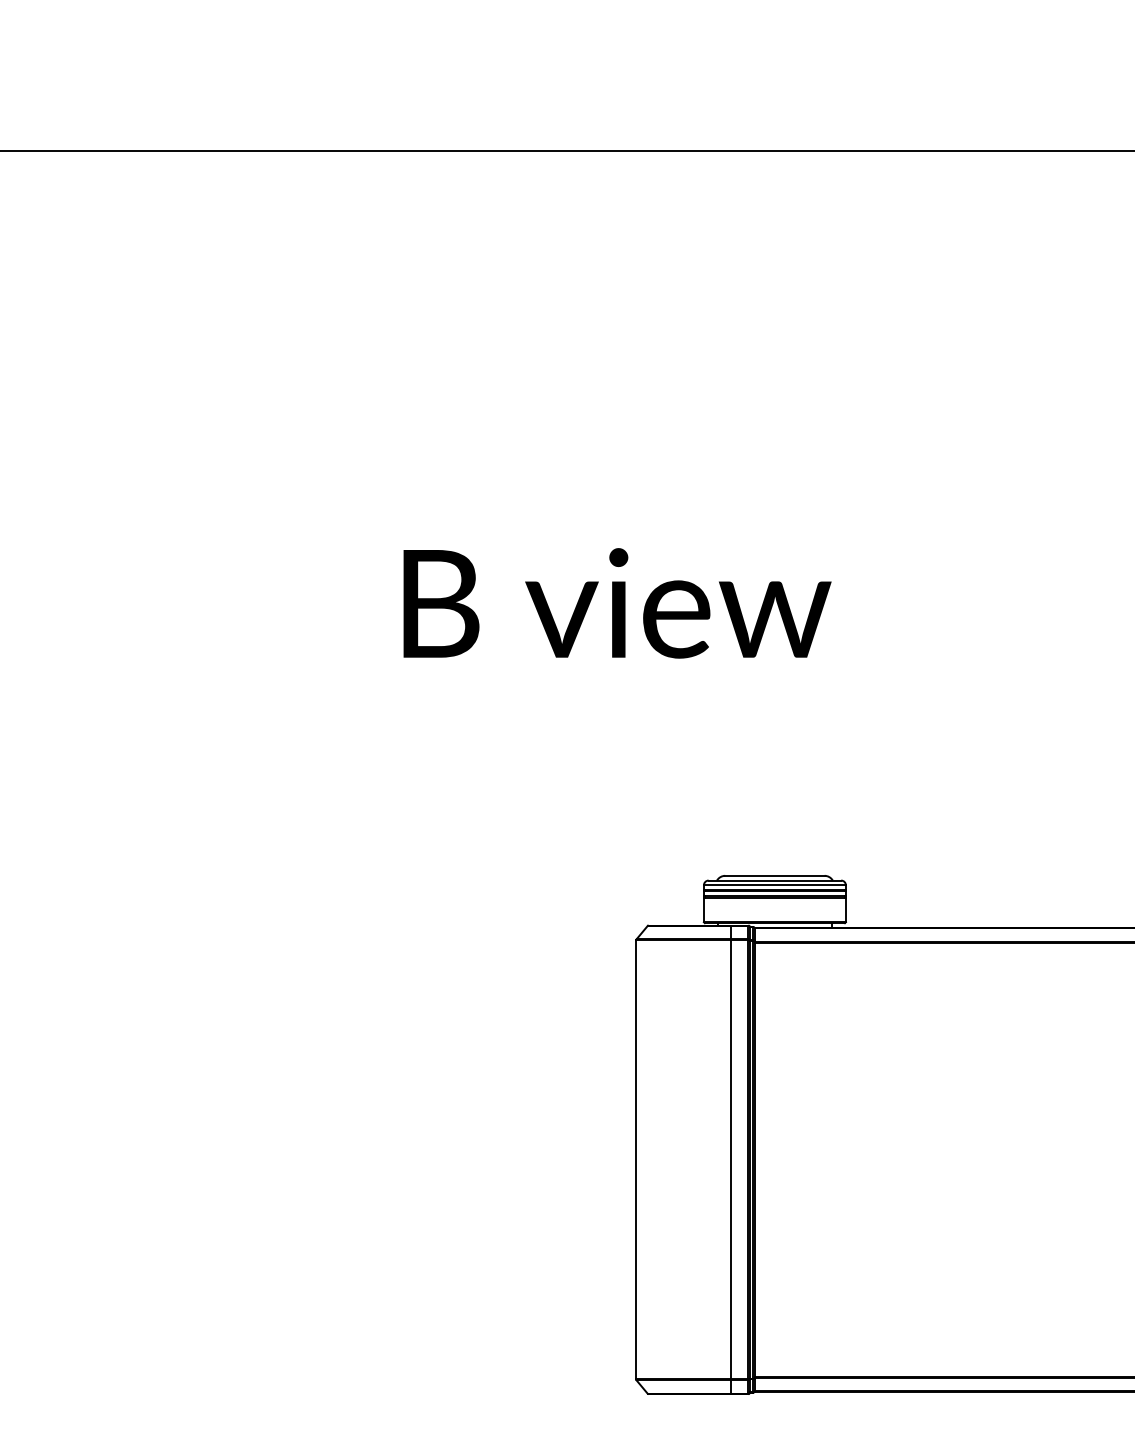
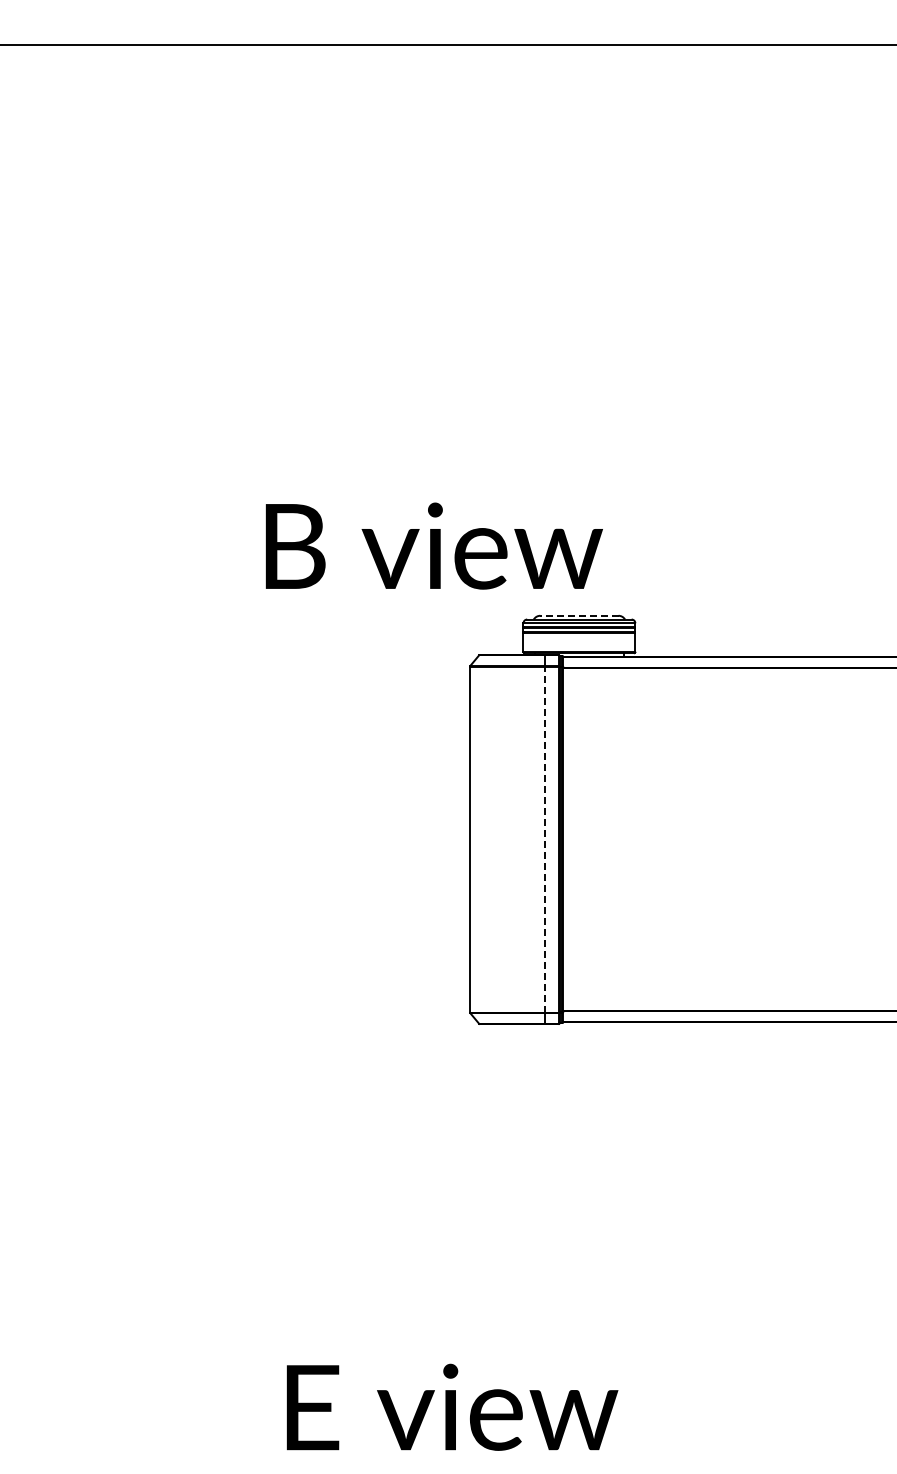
text: (617, 602) -> (434, 545), moved
line: (773, 875) -> (578, 615), solid -> dashed
line: (730, 1159) -> (544, 839), solid -> dashed

